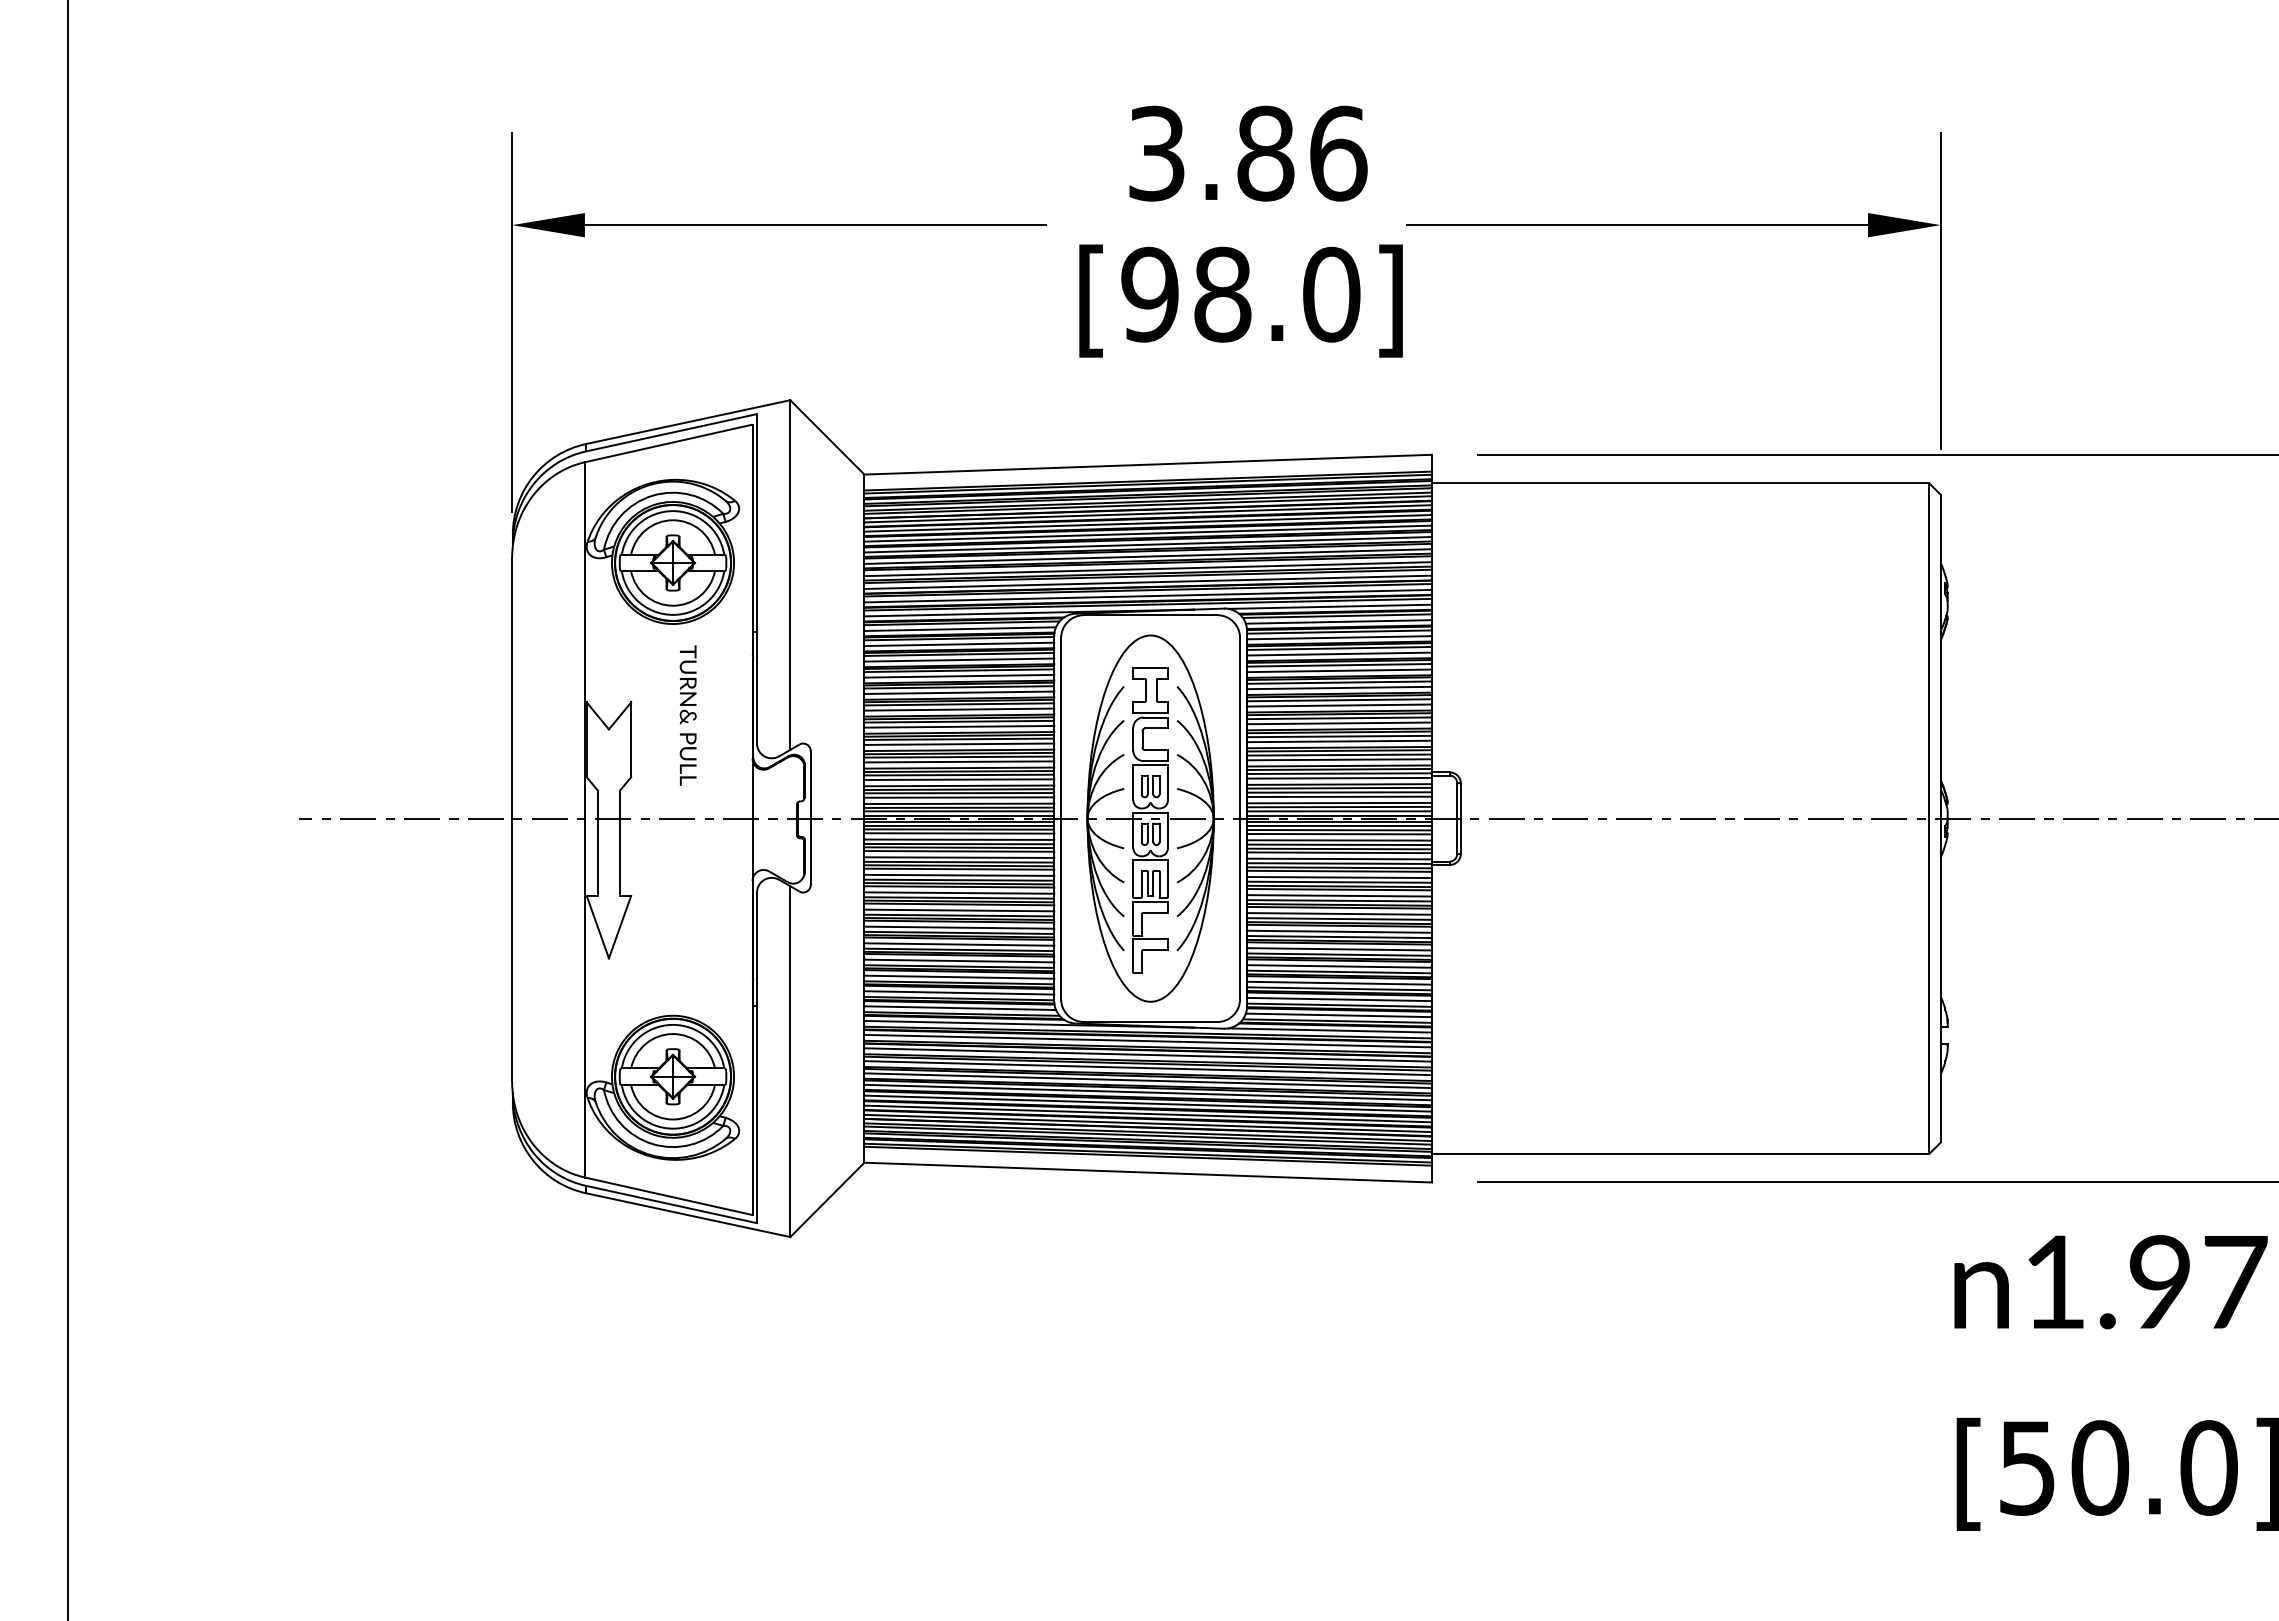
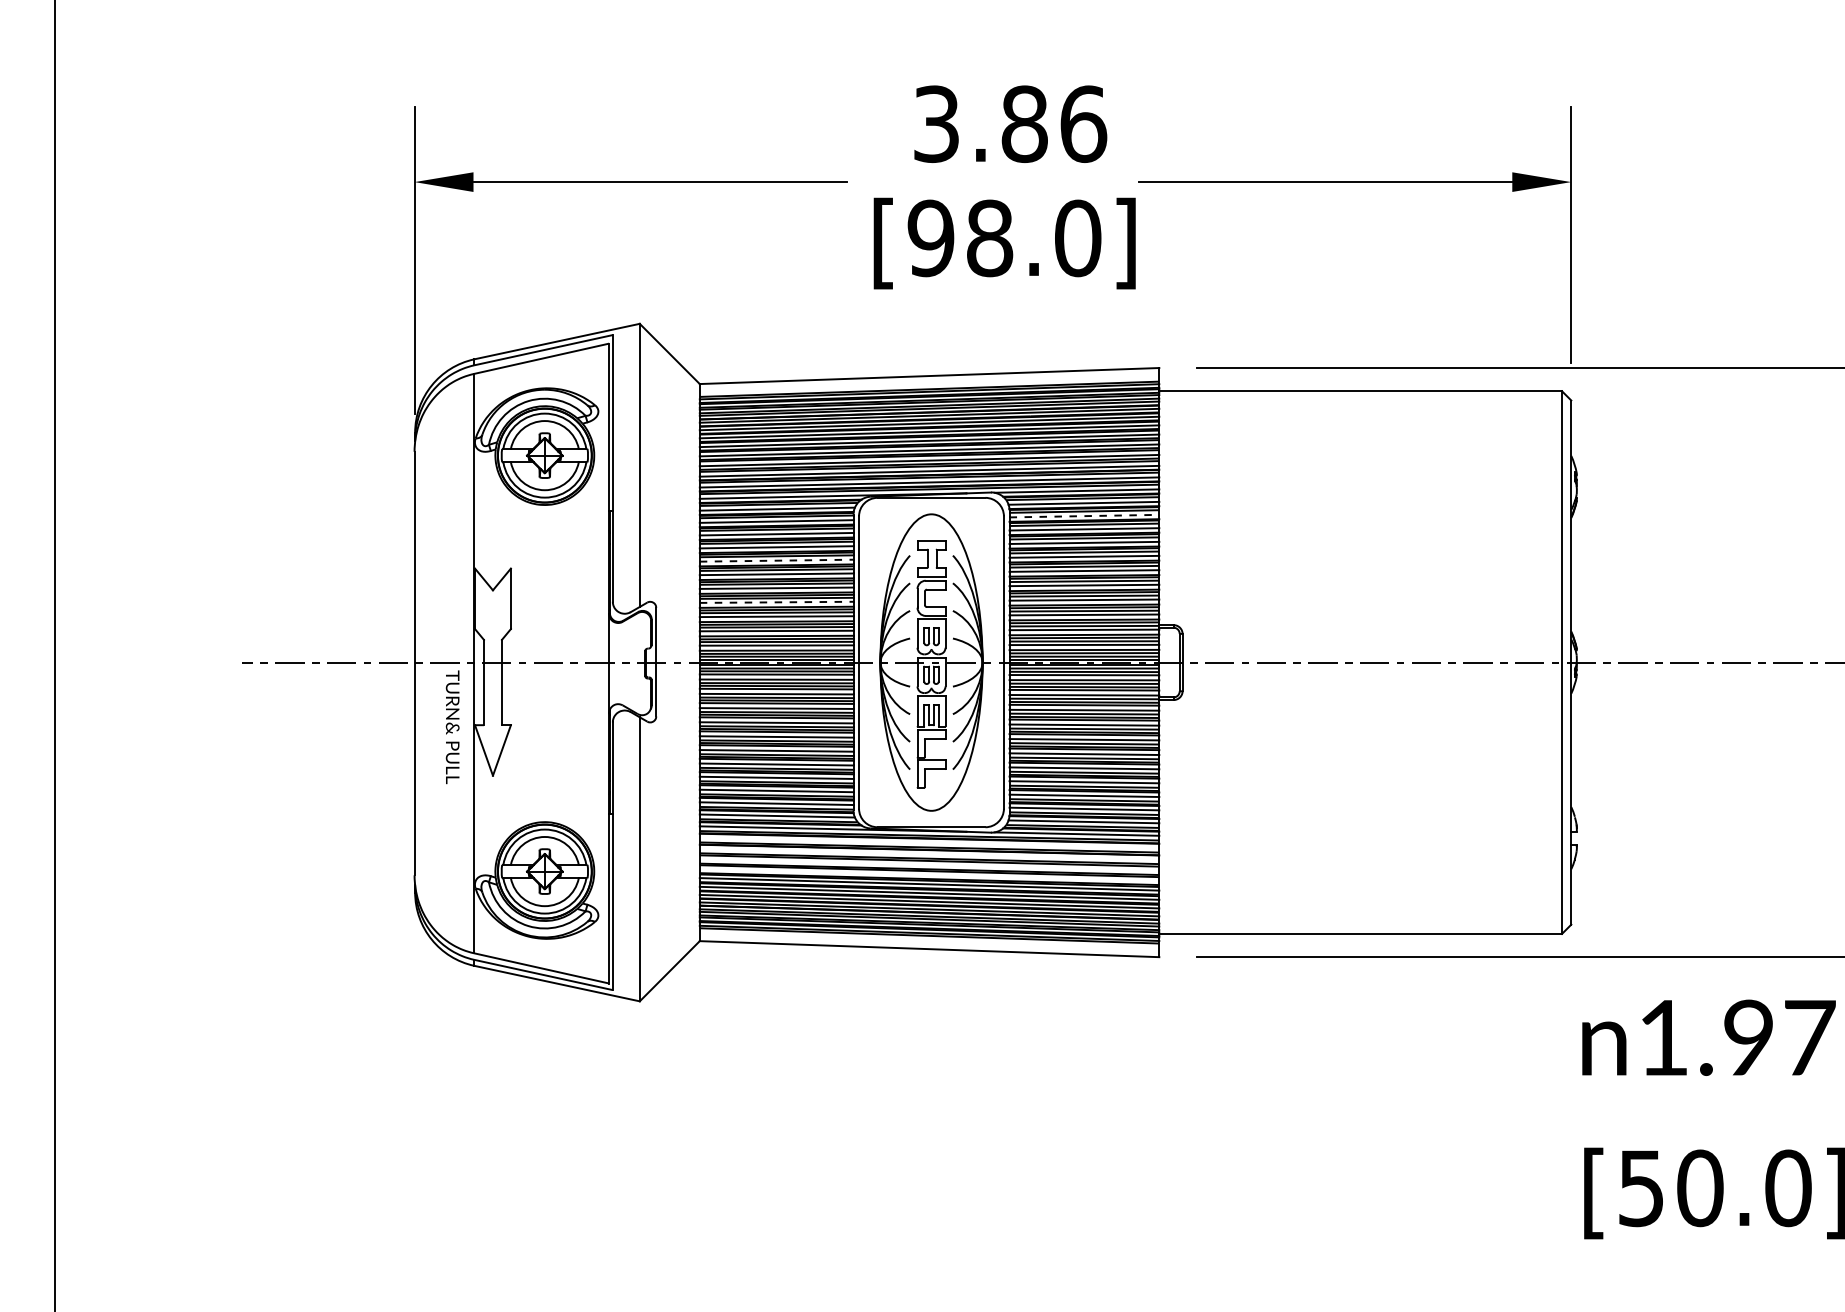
line: (1339, 637) -> (1084, 515), solid -> dashed
line: (959, 692) -> (776, 560), solid -> dashed
text: (687, 715) -> (452, 727), moved
line: (959, 744) -> (776, 602), solid -> dashed
line: (1148, 1040) -> (929, 842), removed
line: (1148, 1054) -> (929, 853), removed
line: (1148, 1068) -> (929, 864), removed
line: (1148, 1080) -> (929, 874), removed

